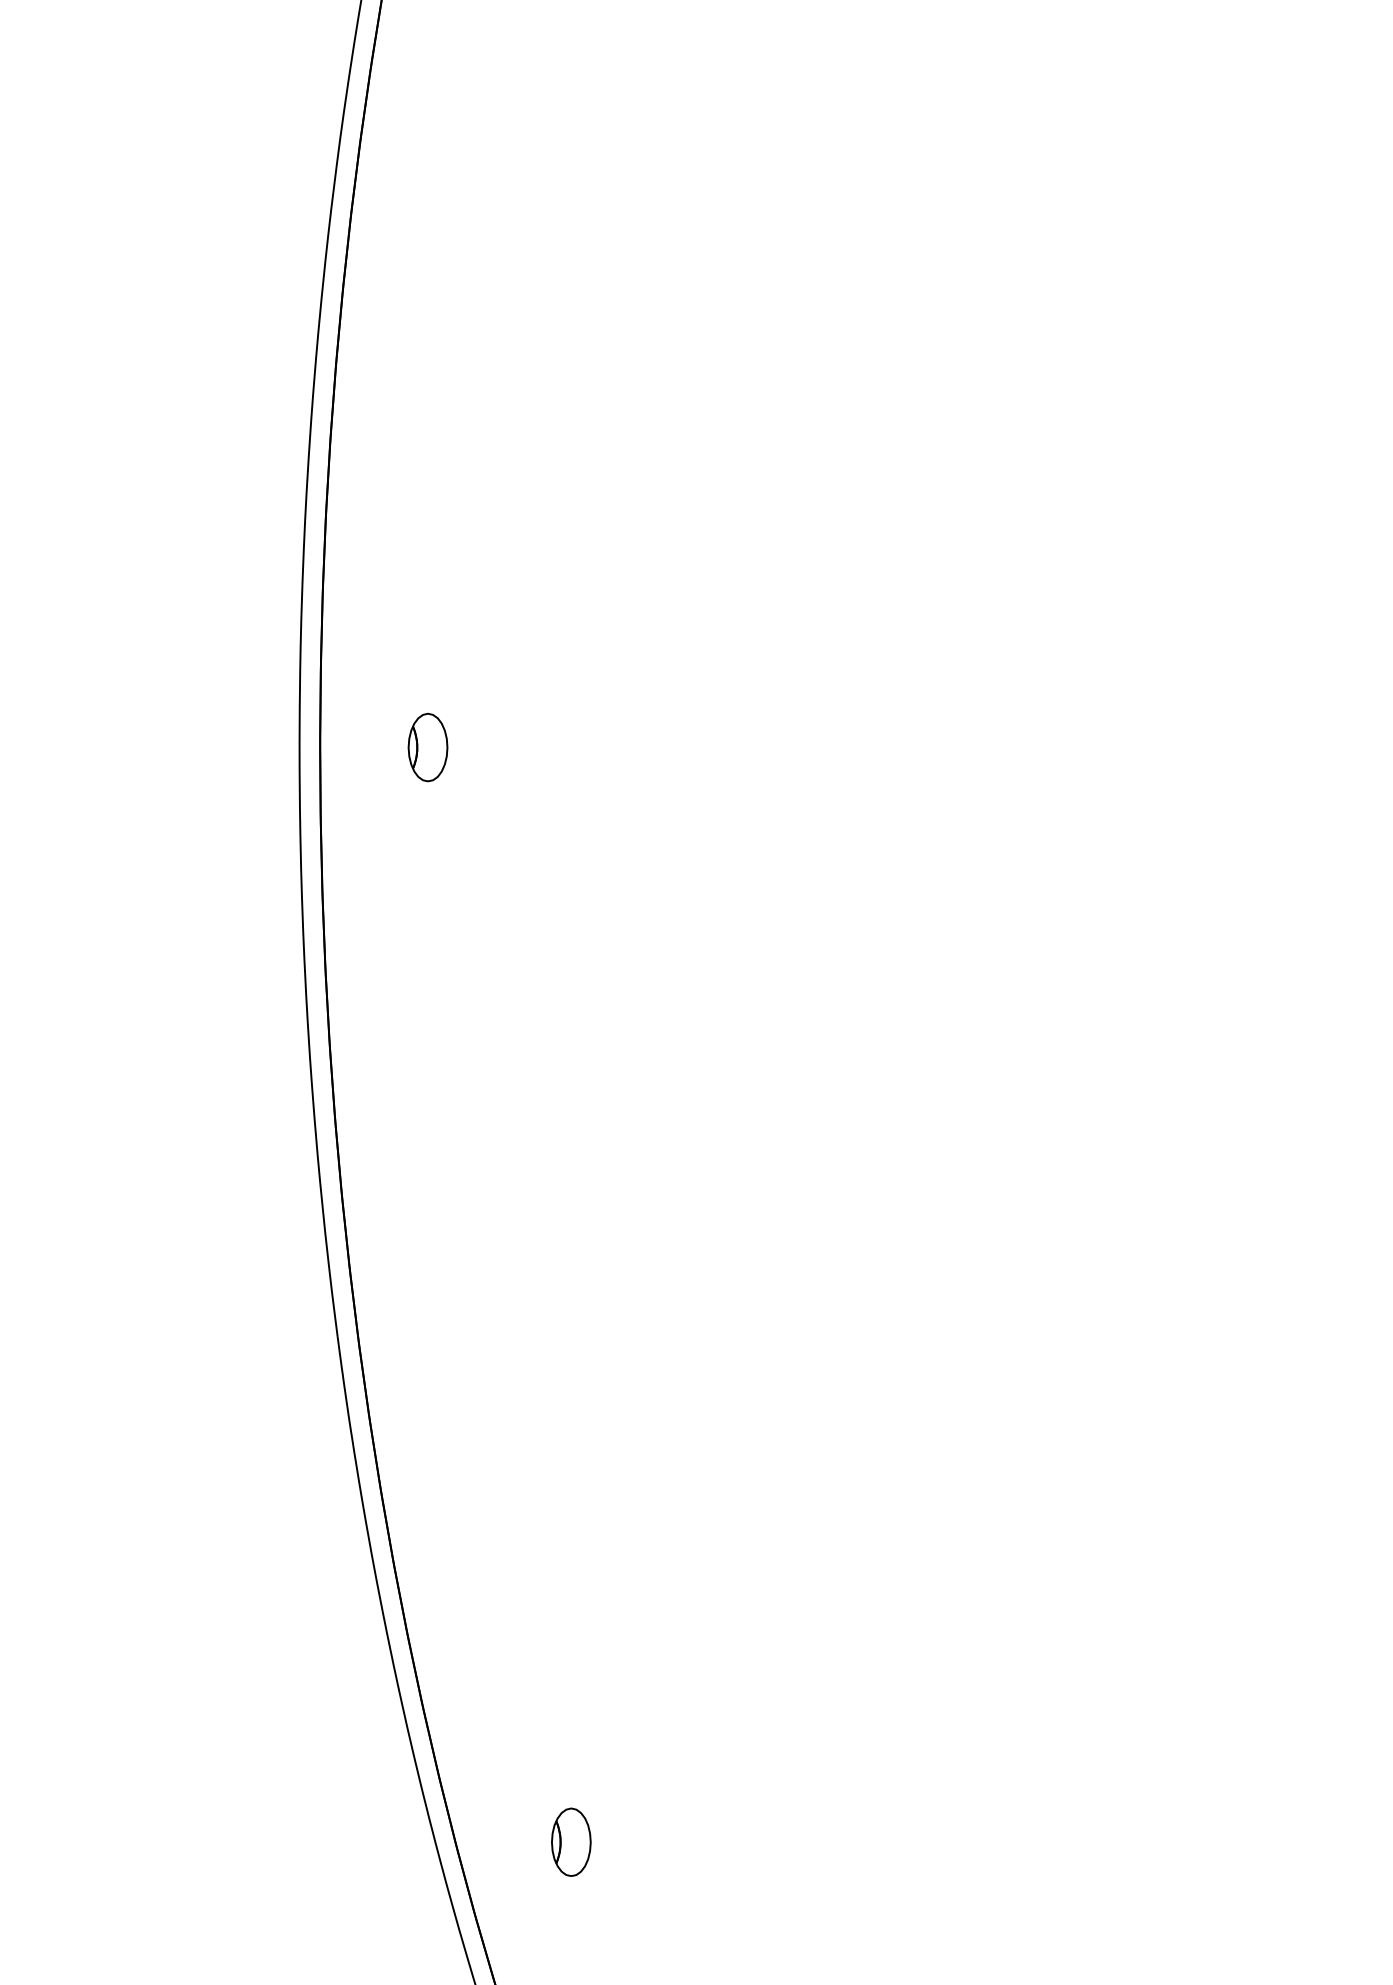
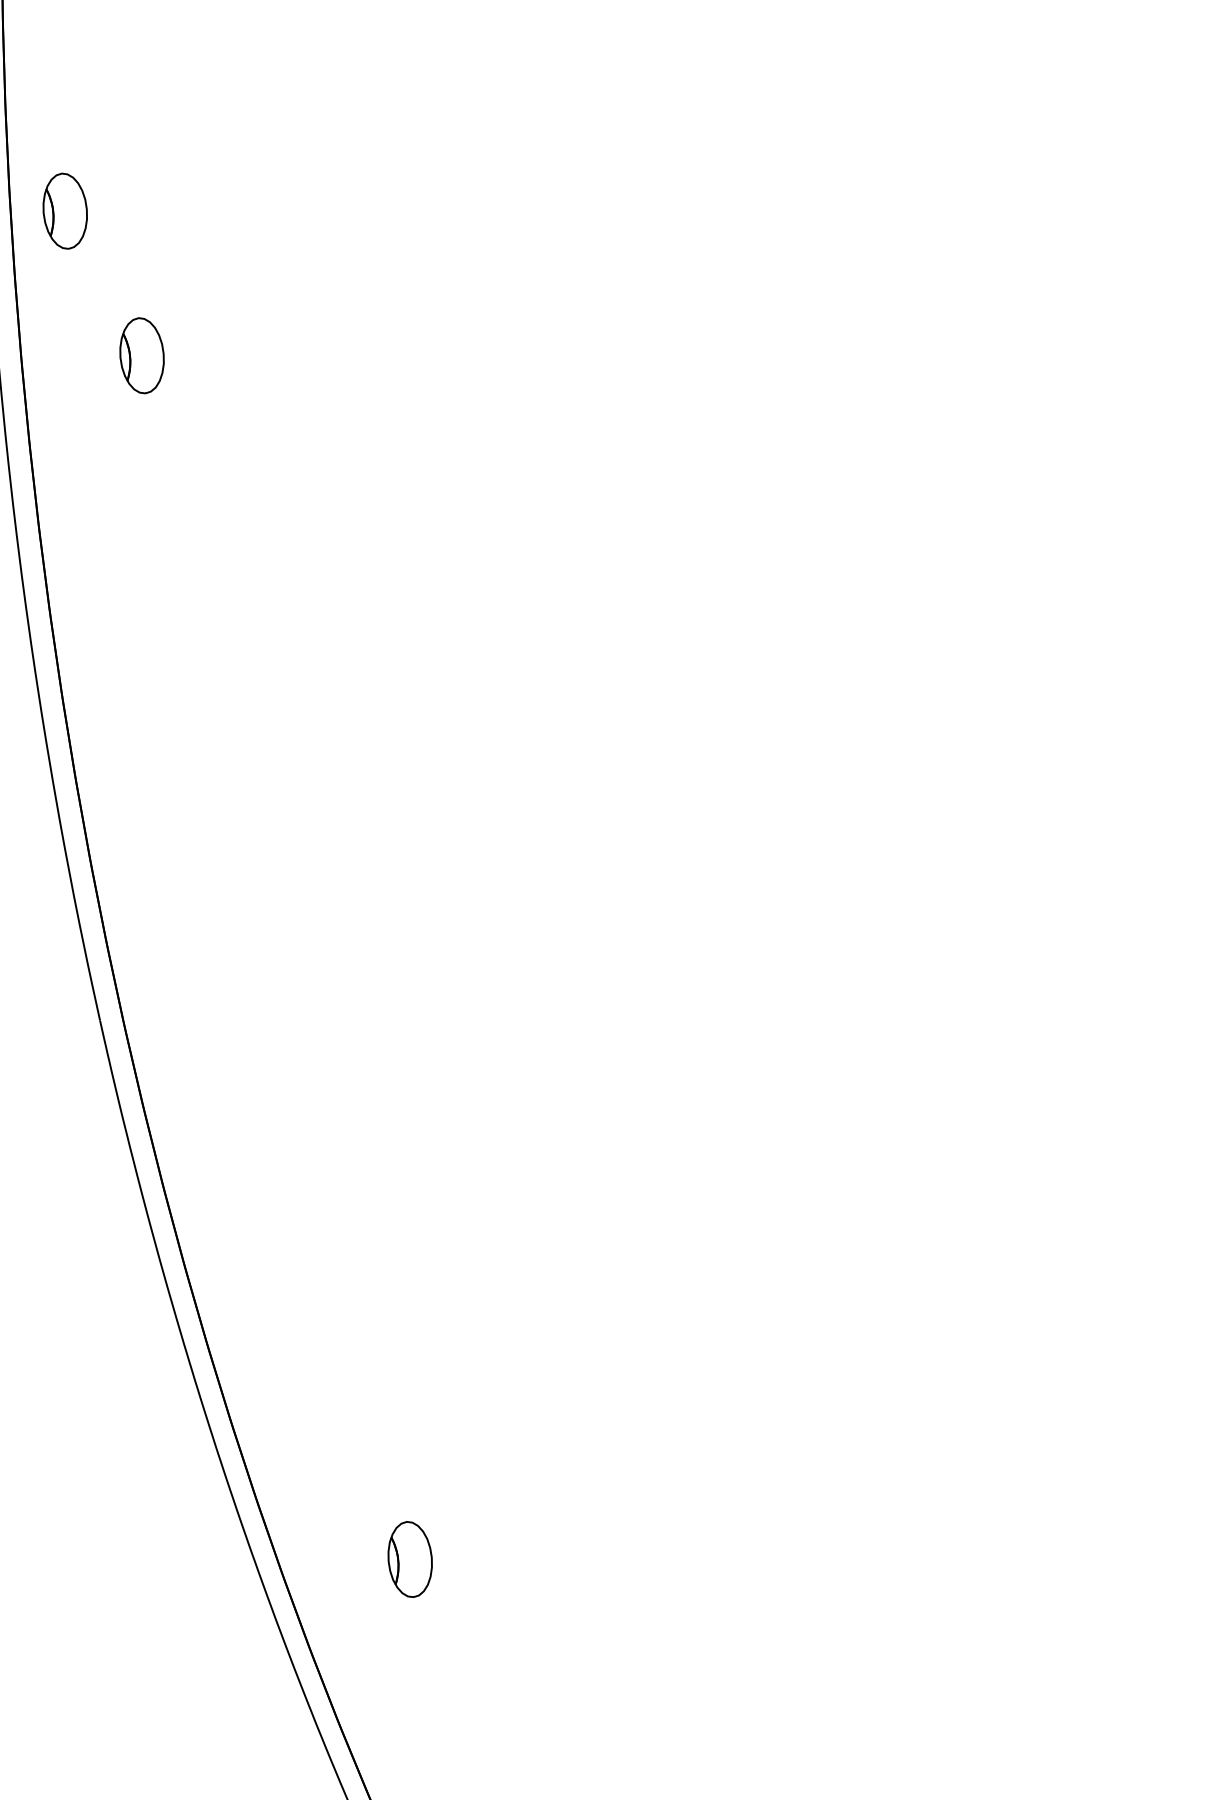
part: (370, 612) -> (64, 211), added

